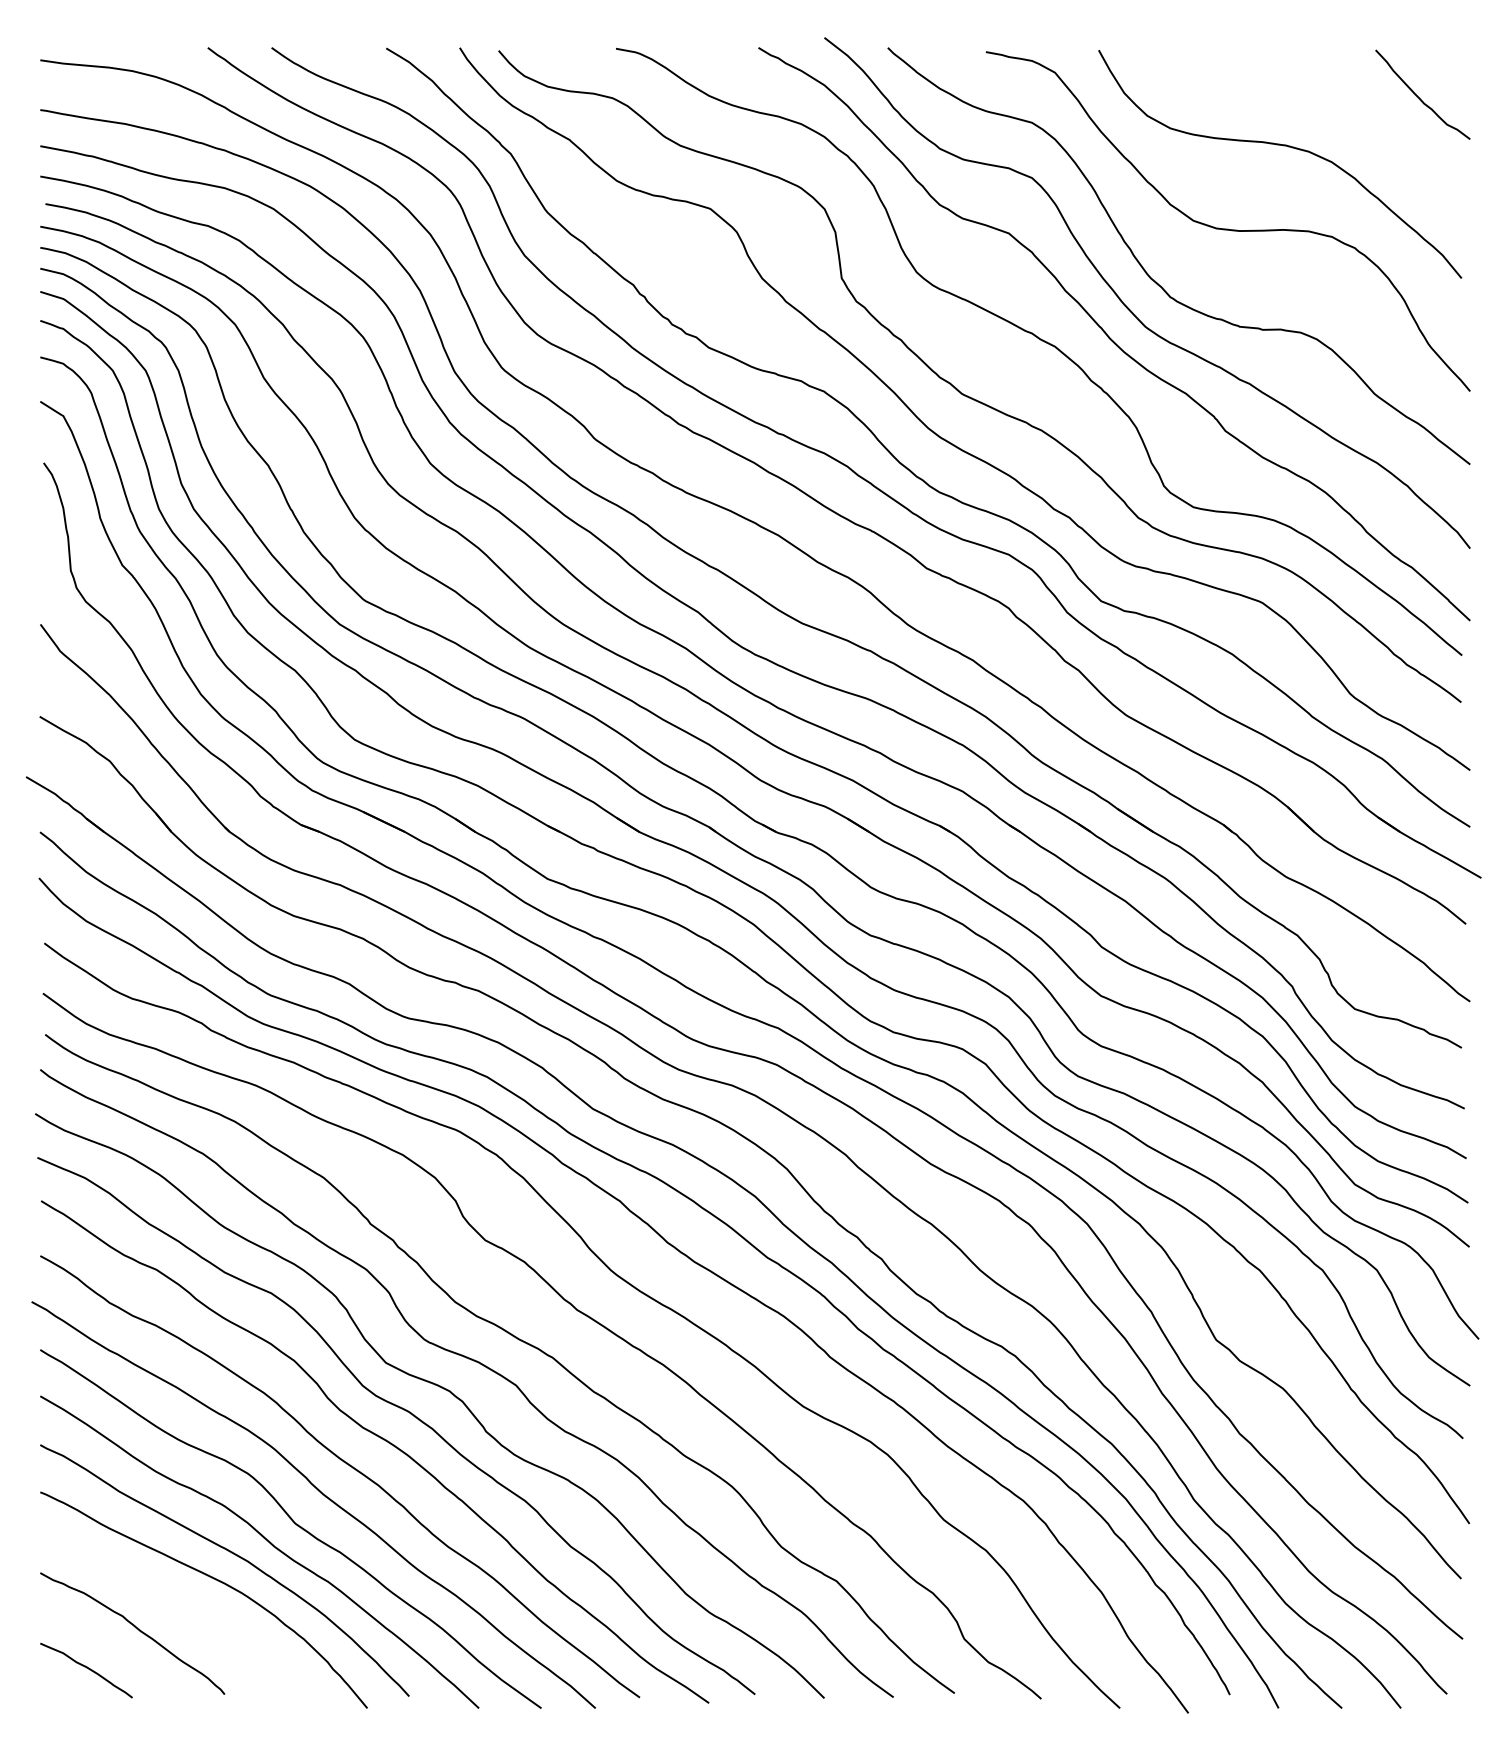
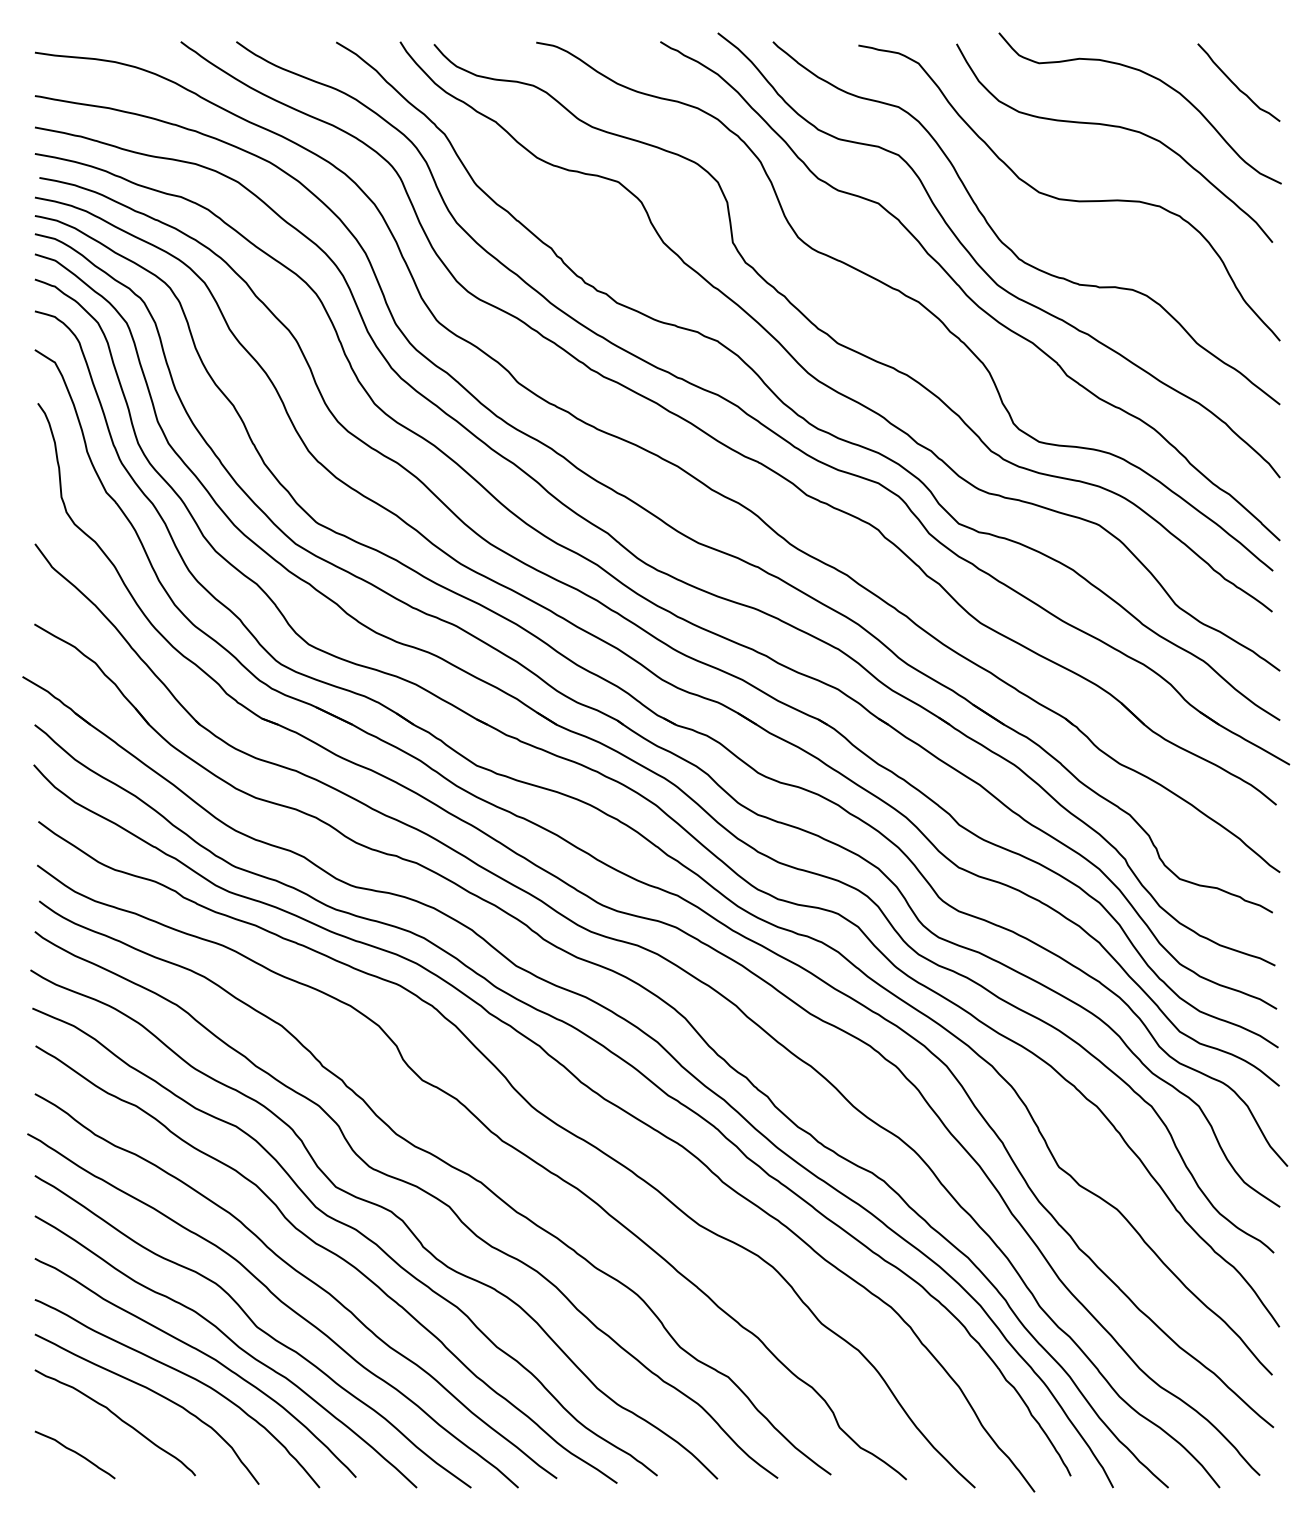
curve: (1325, 89) -> (1154, 78), added
curve: (179, 1601) -> (156, 1394), added

